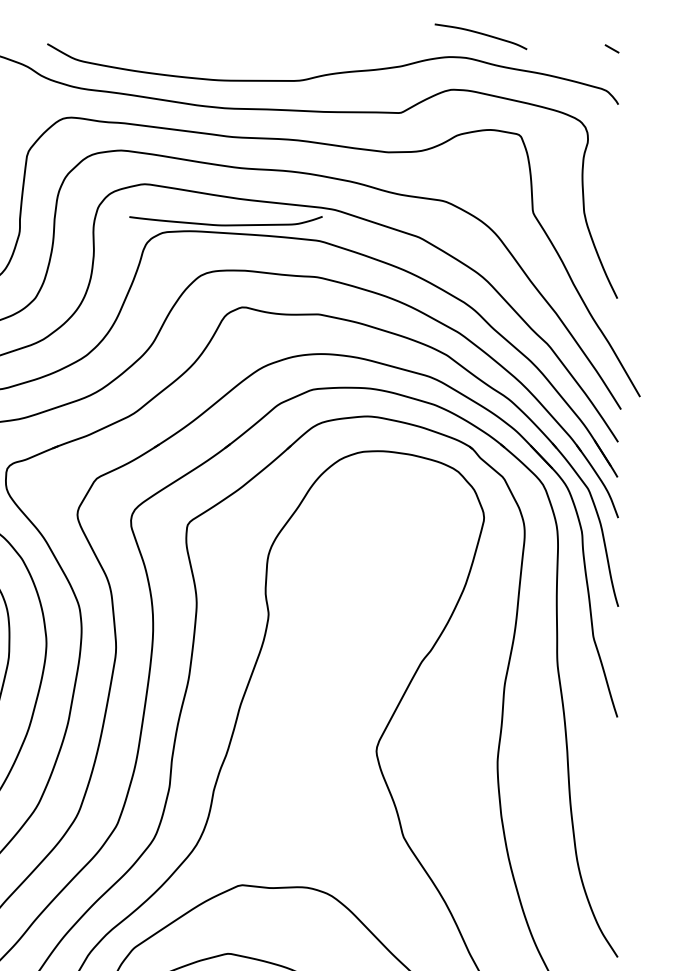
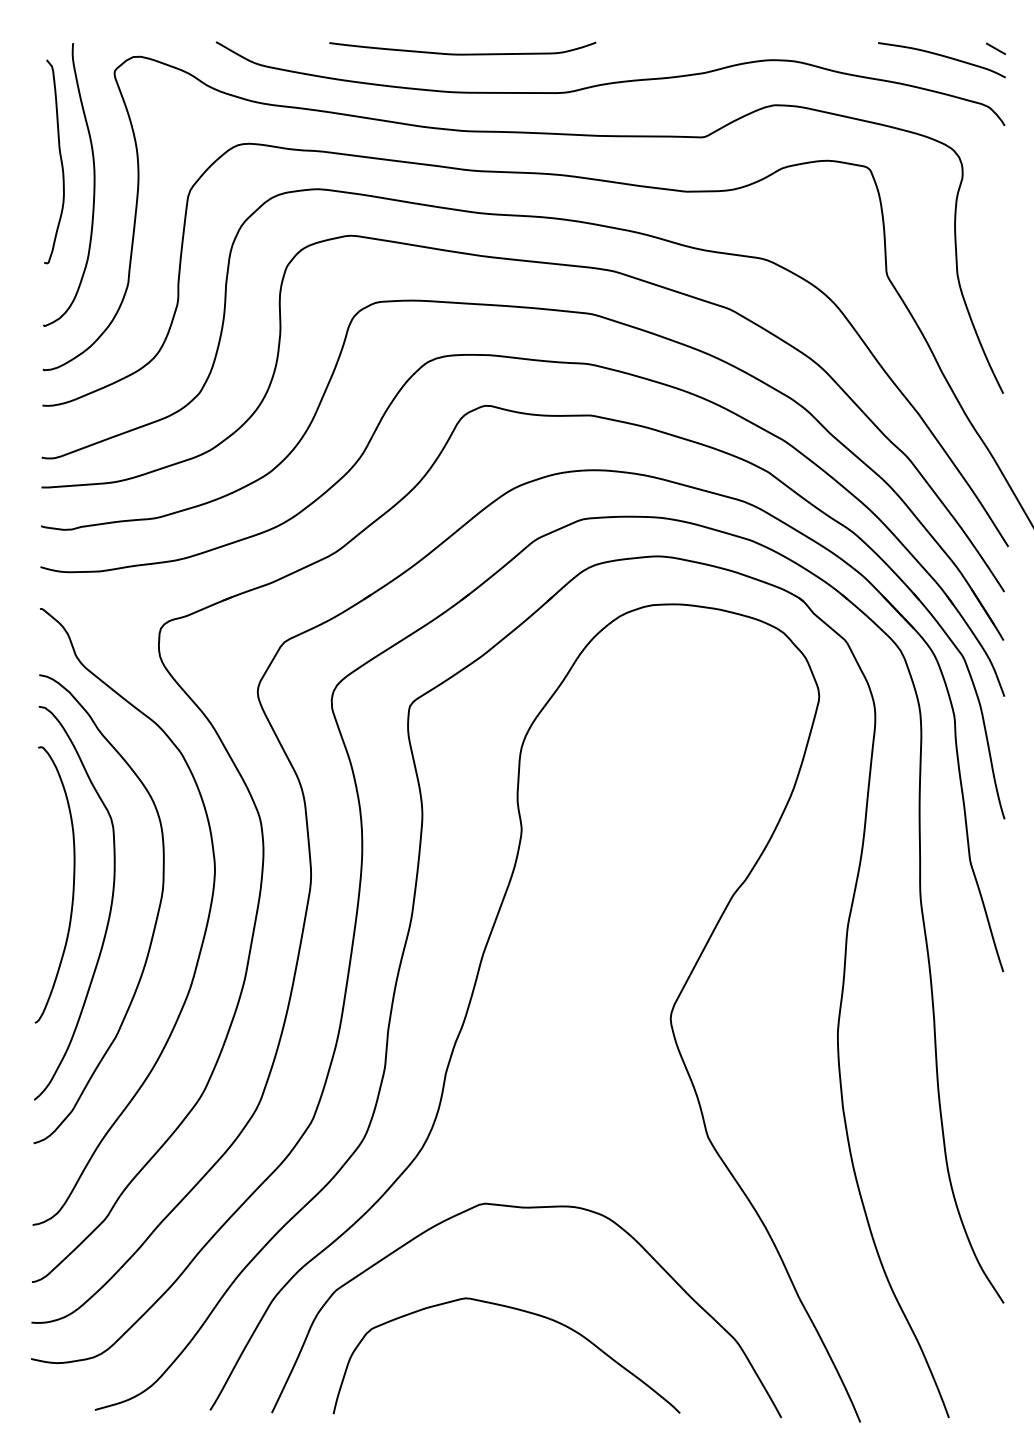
curve: (480, 34) -> (941, 56), moved
curve: (225, 224) -> (462, 53), moved

